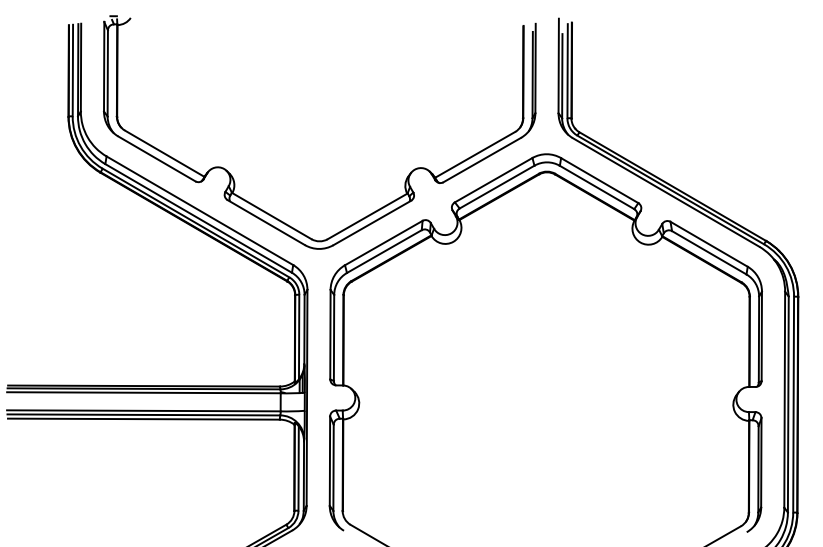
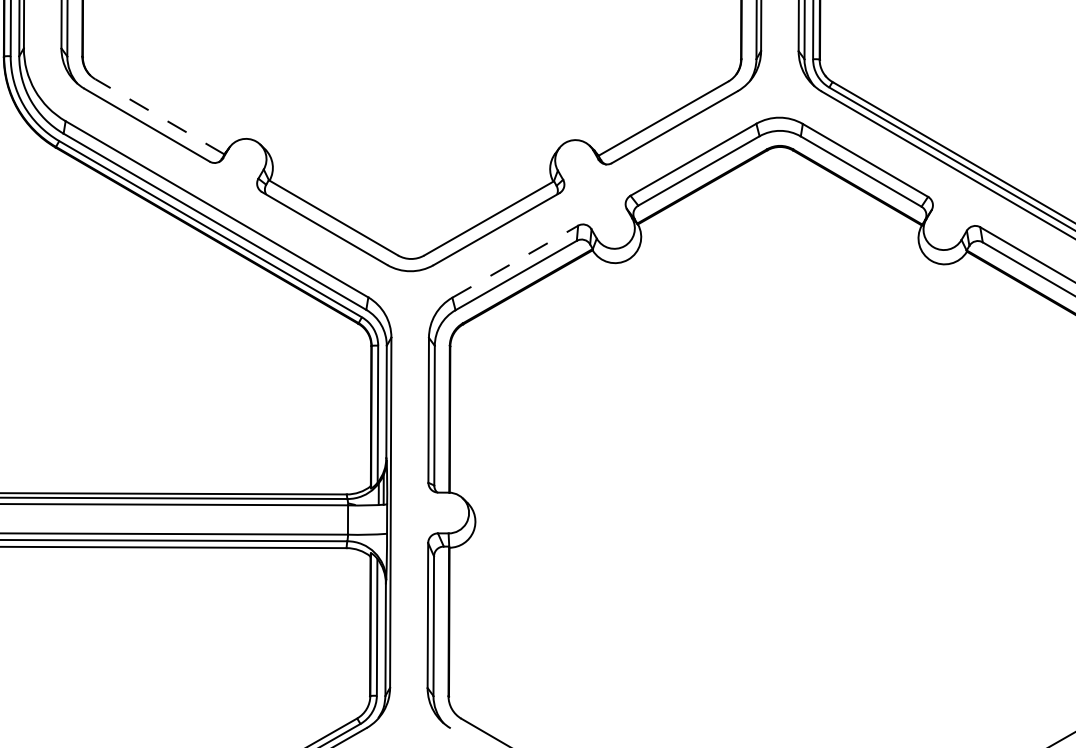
line: (164, 153) -> (159, 116), solid -> dashed
line: (383, 243) -> (514, 262), solid -> dashed

